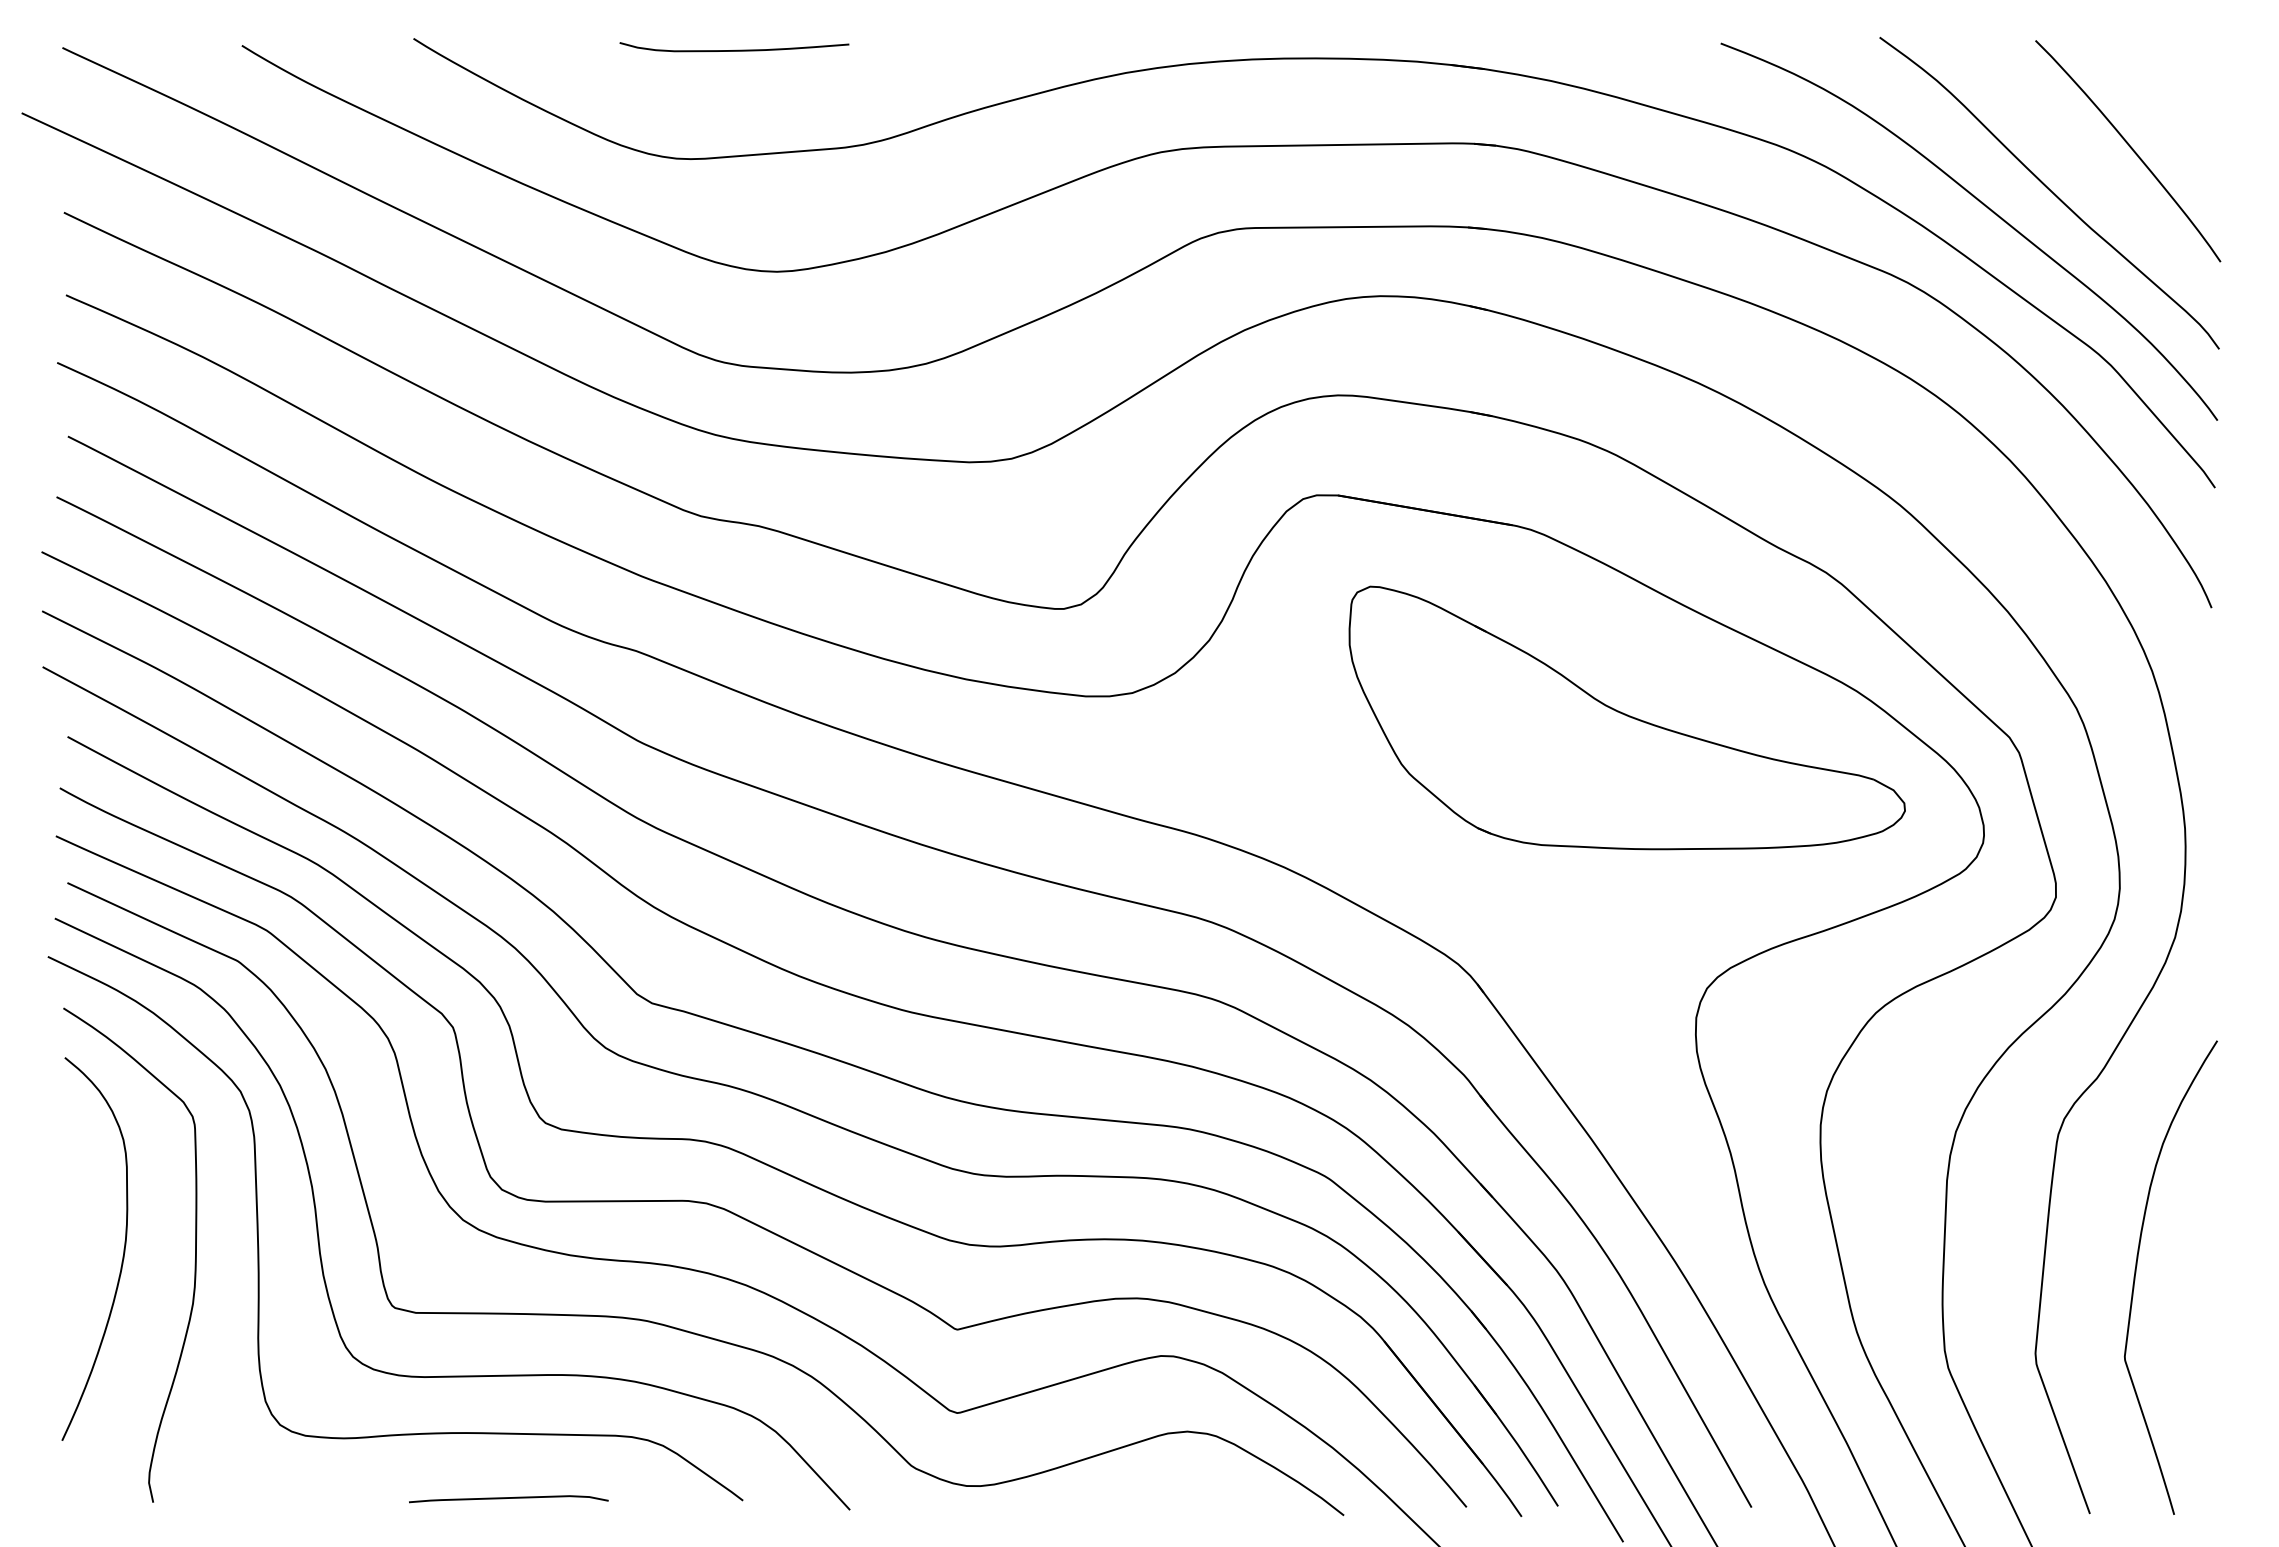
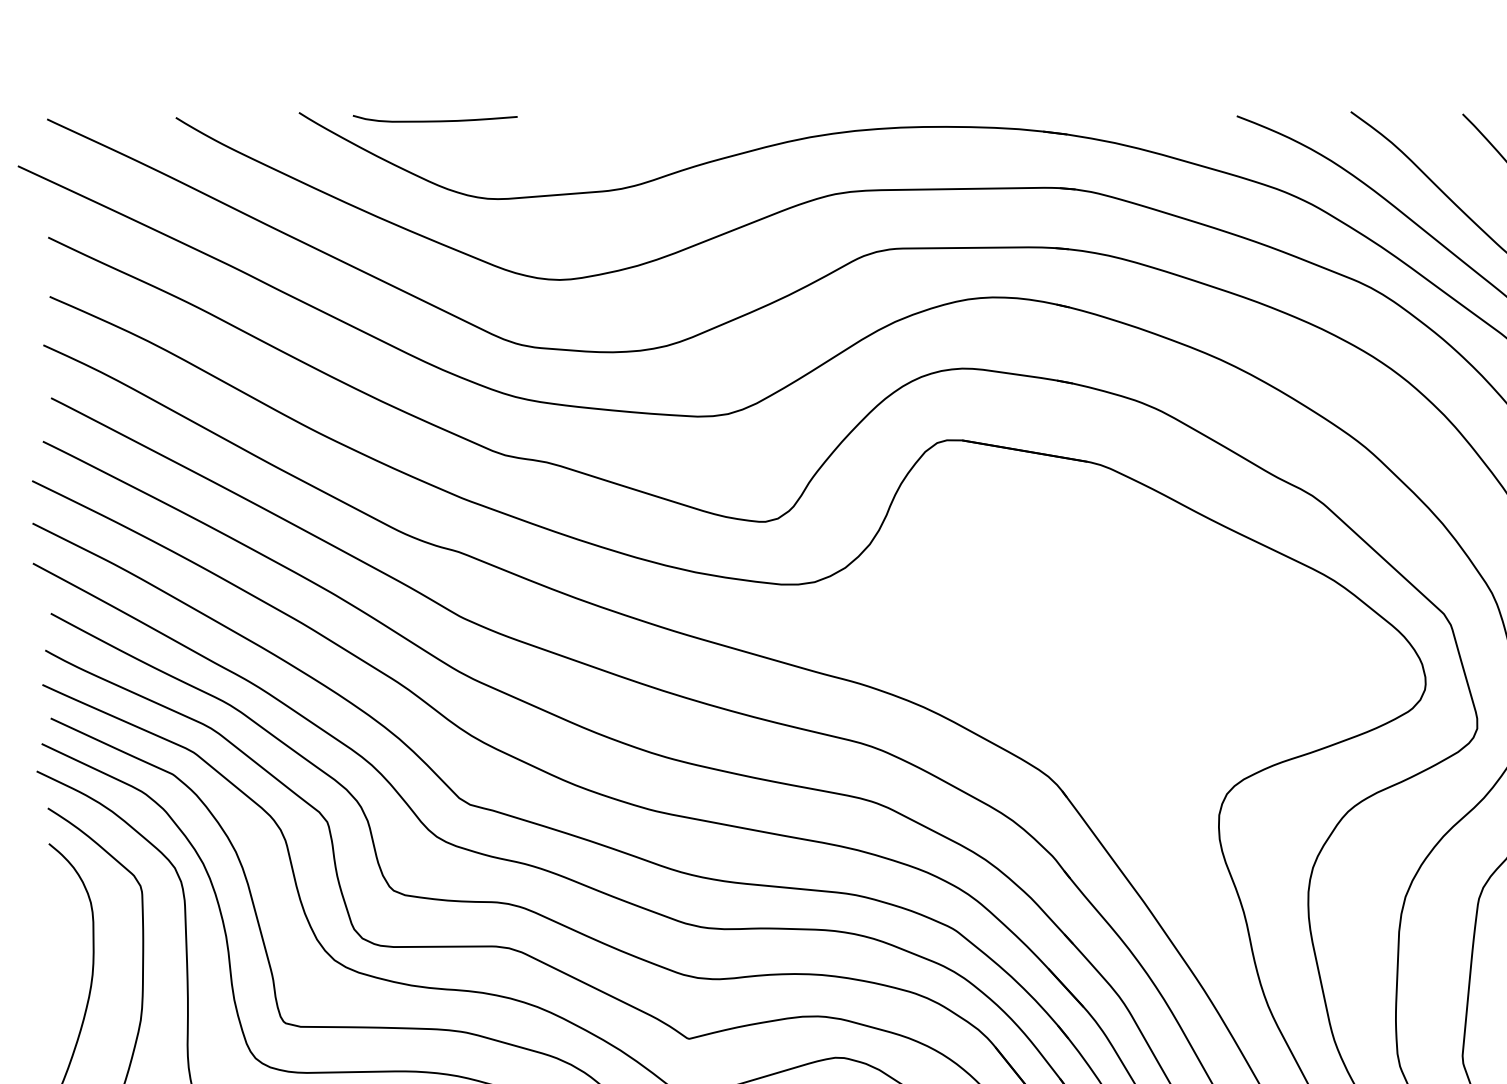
curve: (735, 49) -> (436, 120), moved
part: (1626, 717) -> (1169, 599), removed

